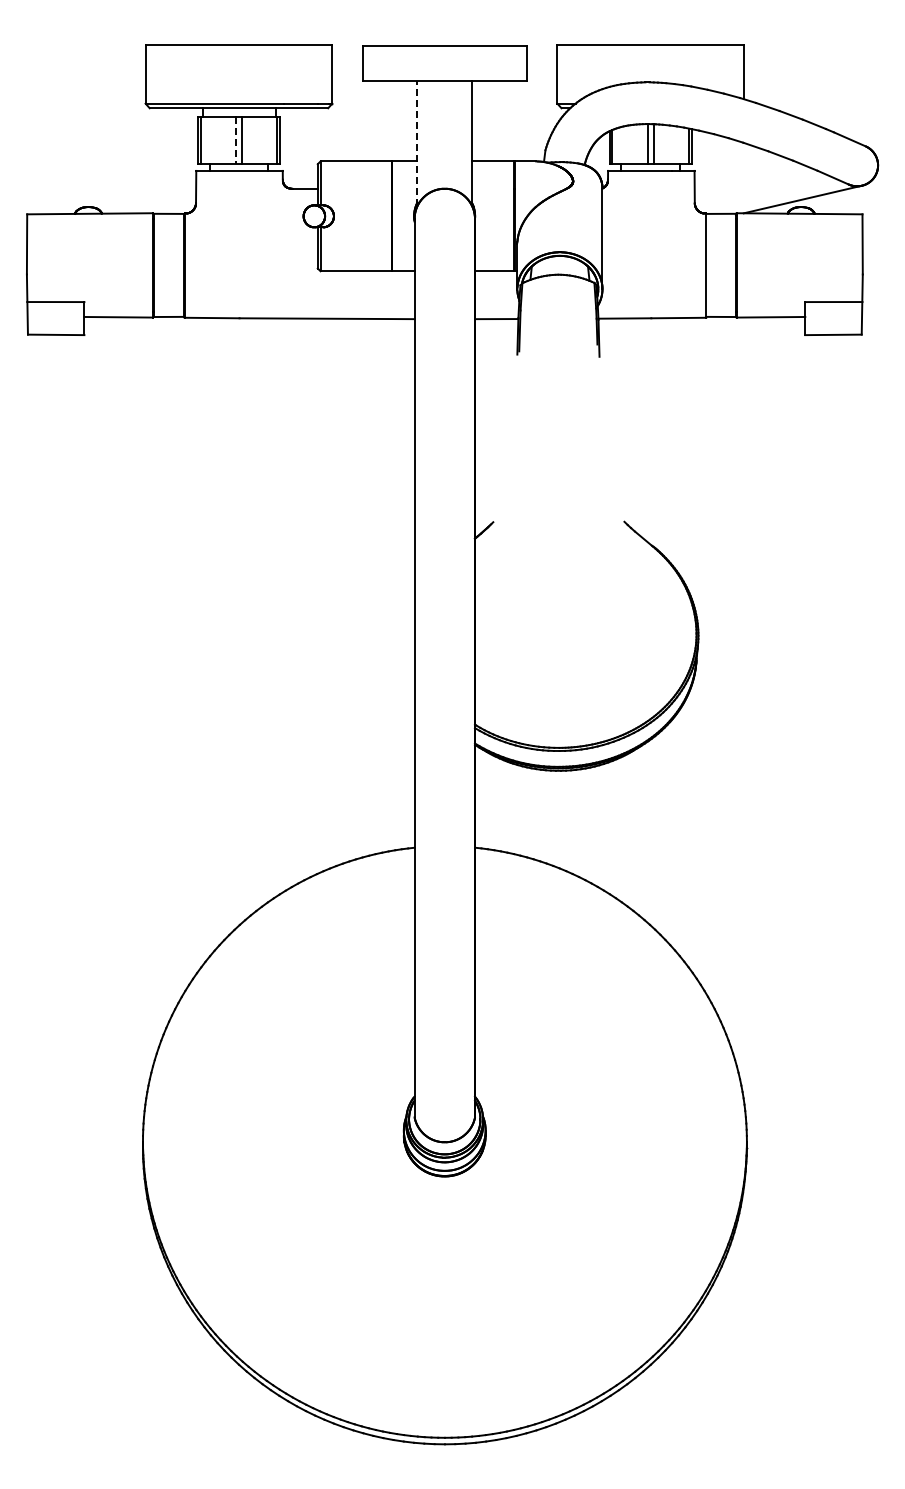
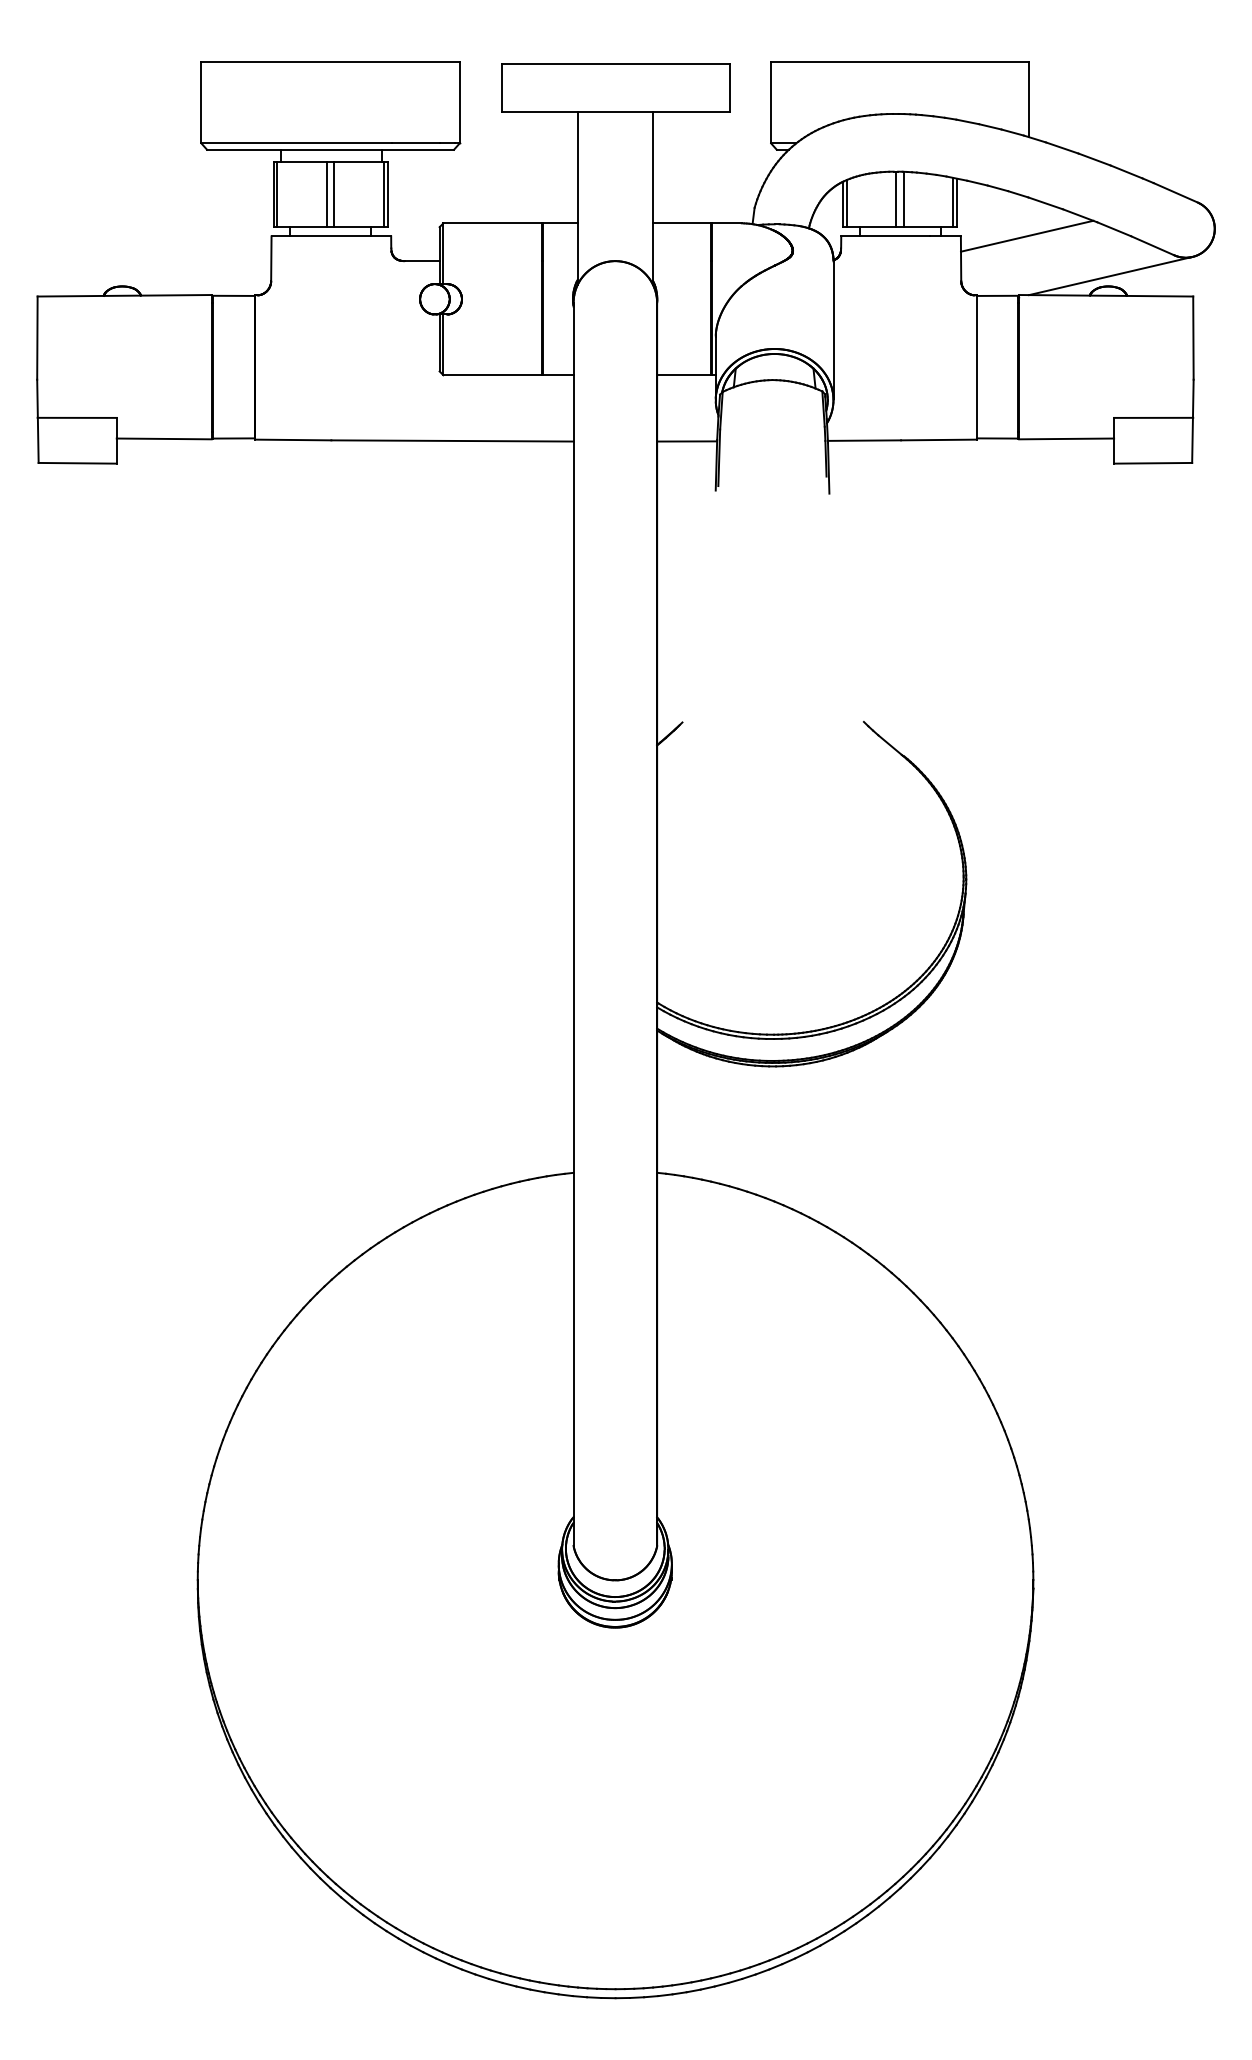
line: (236, 141) -> (327, 195), dashed -> solid
line: (417, 143) -> (577, 198), dashed -> solid
line: (742, 170) -> (1027, 235), added

